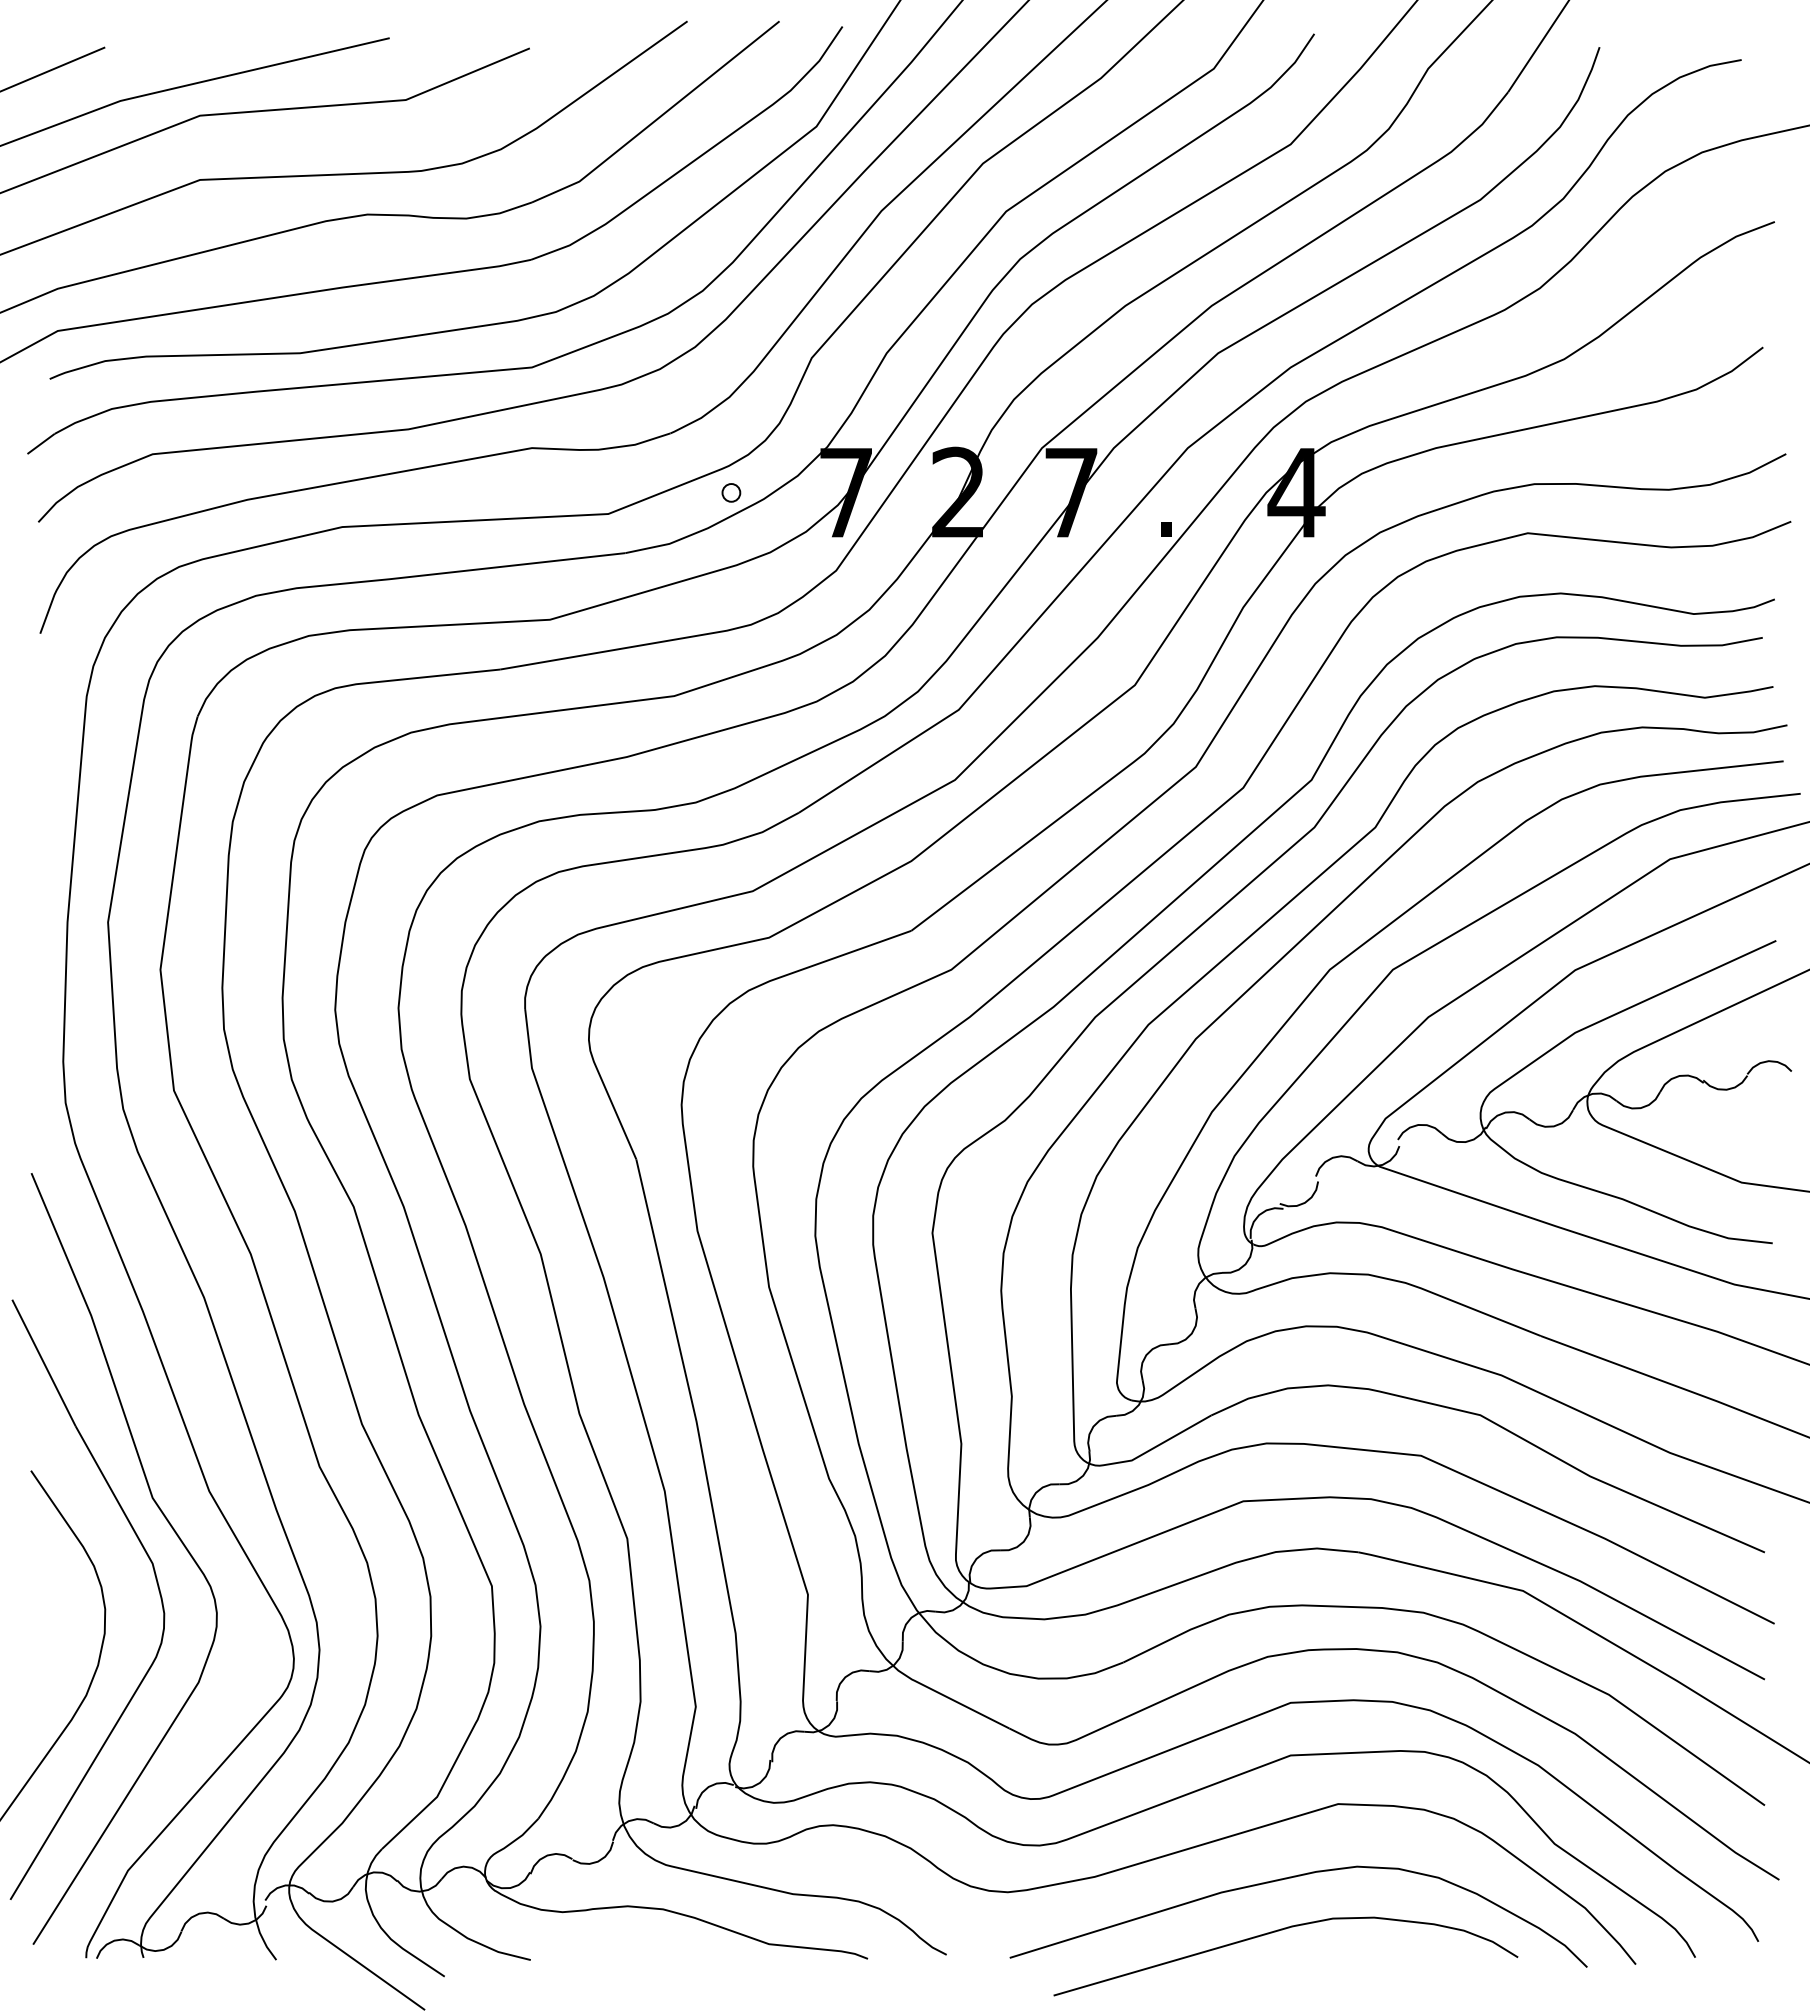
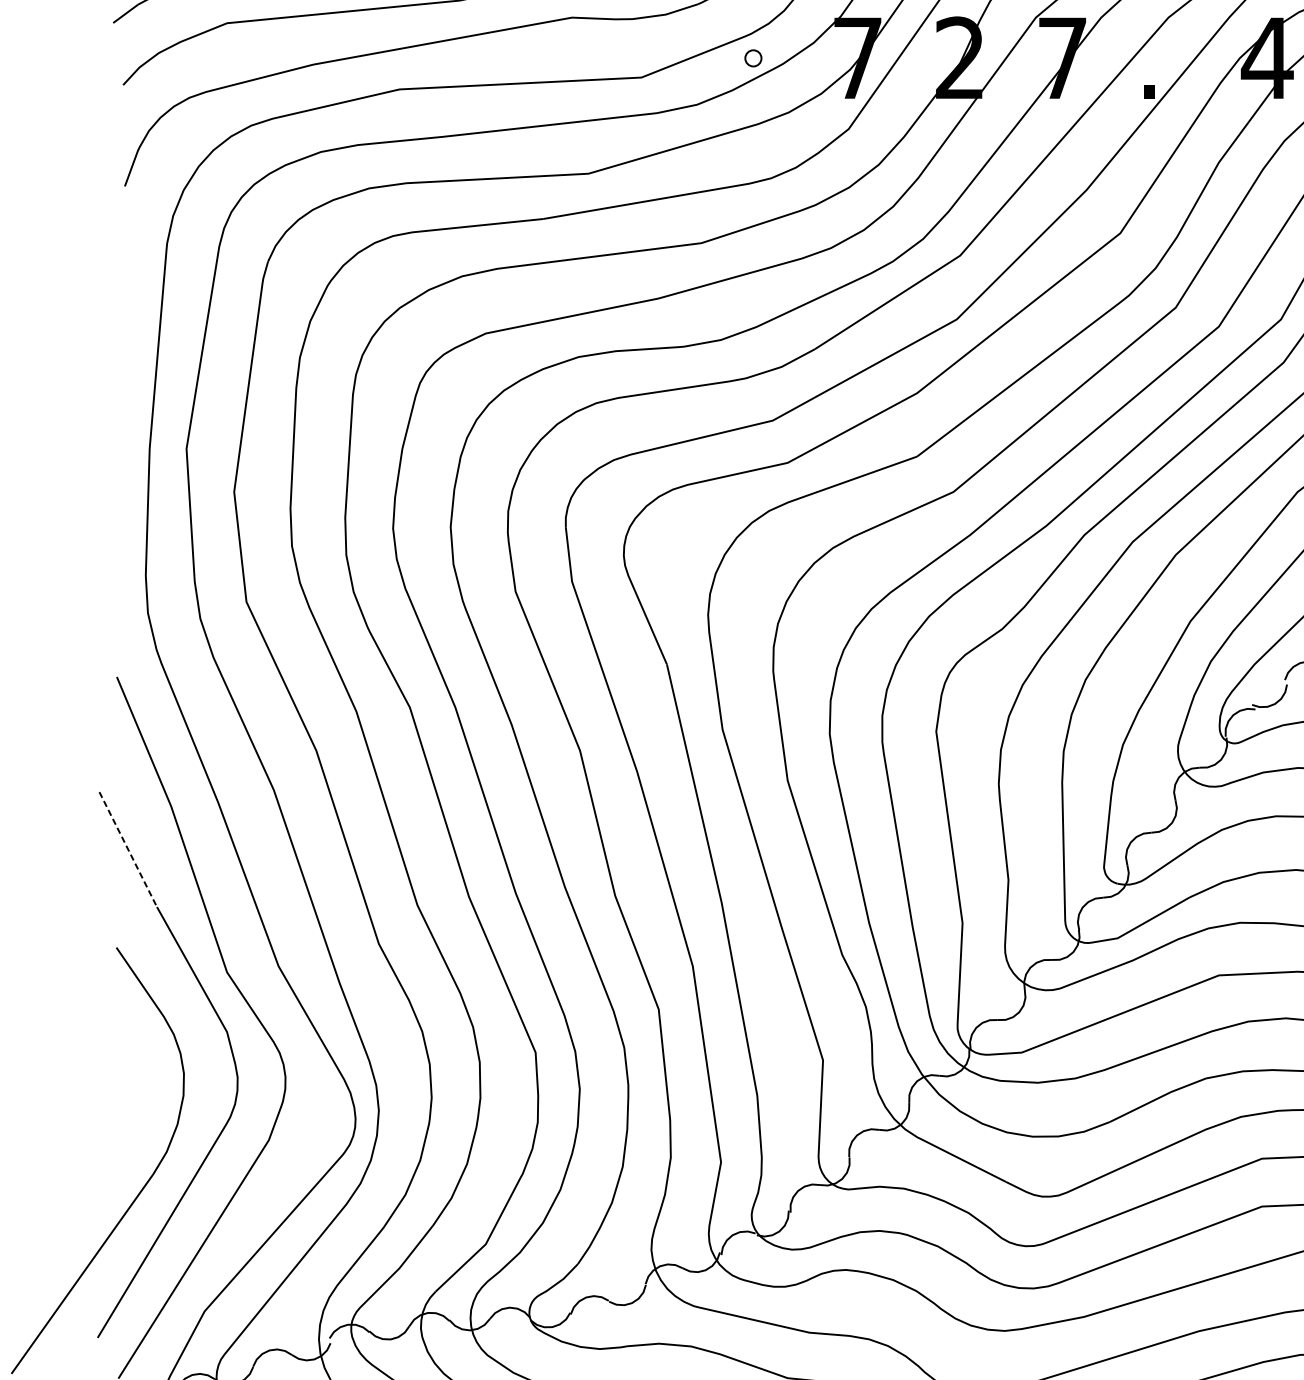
line: (43, 1362) -> (127, 849), solid -> dashed

